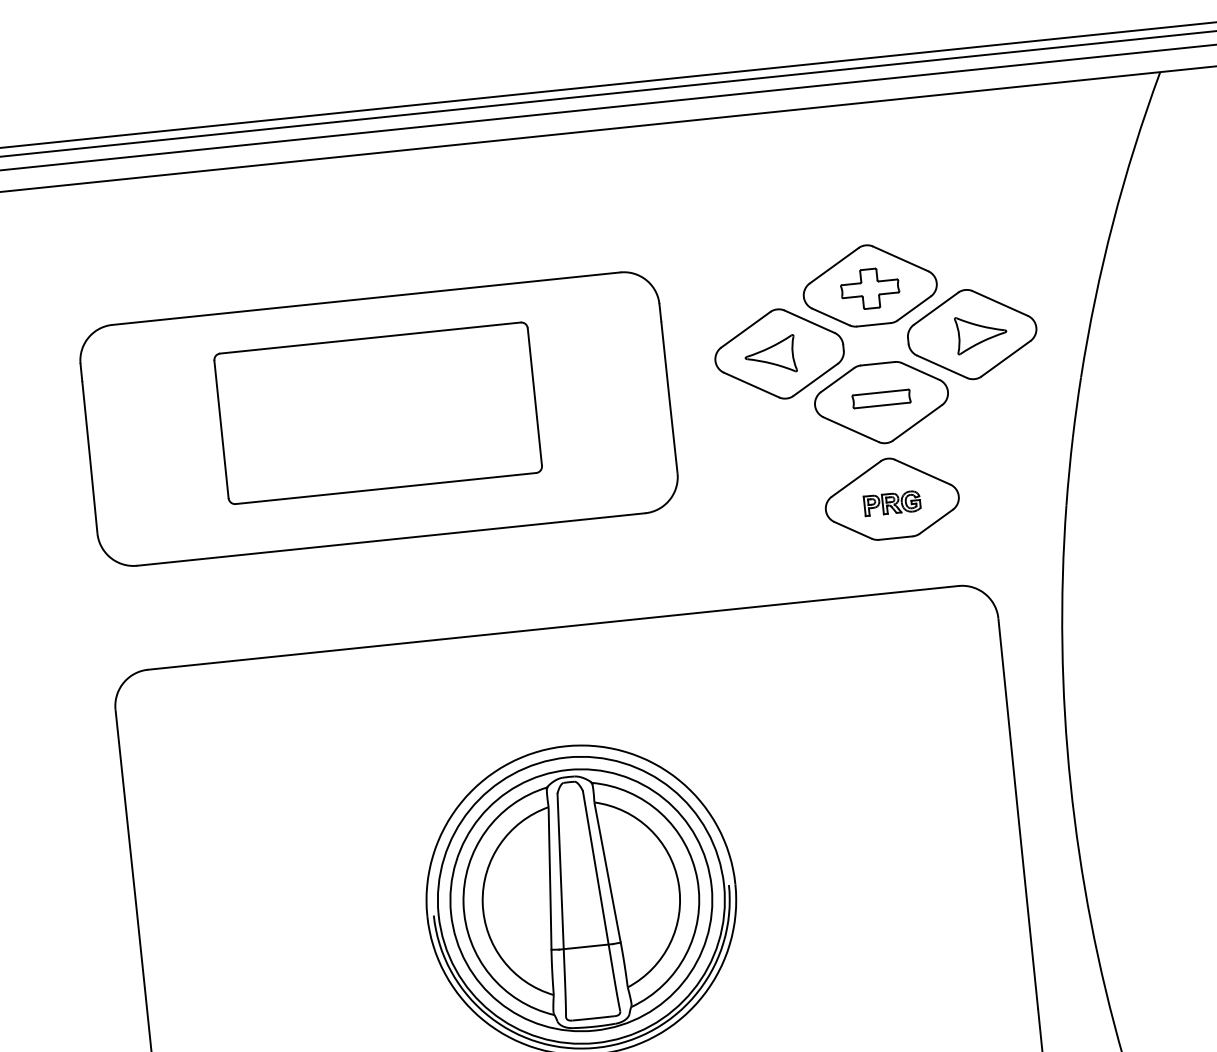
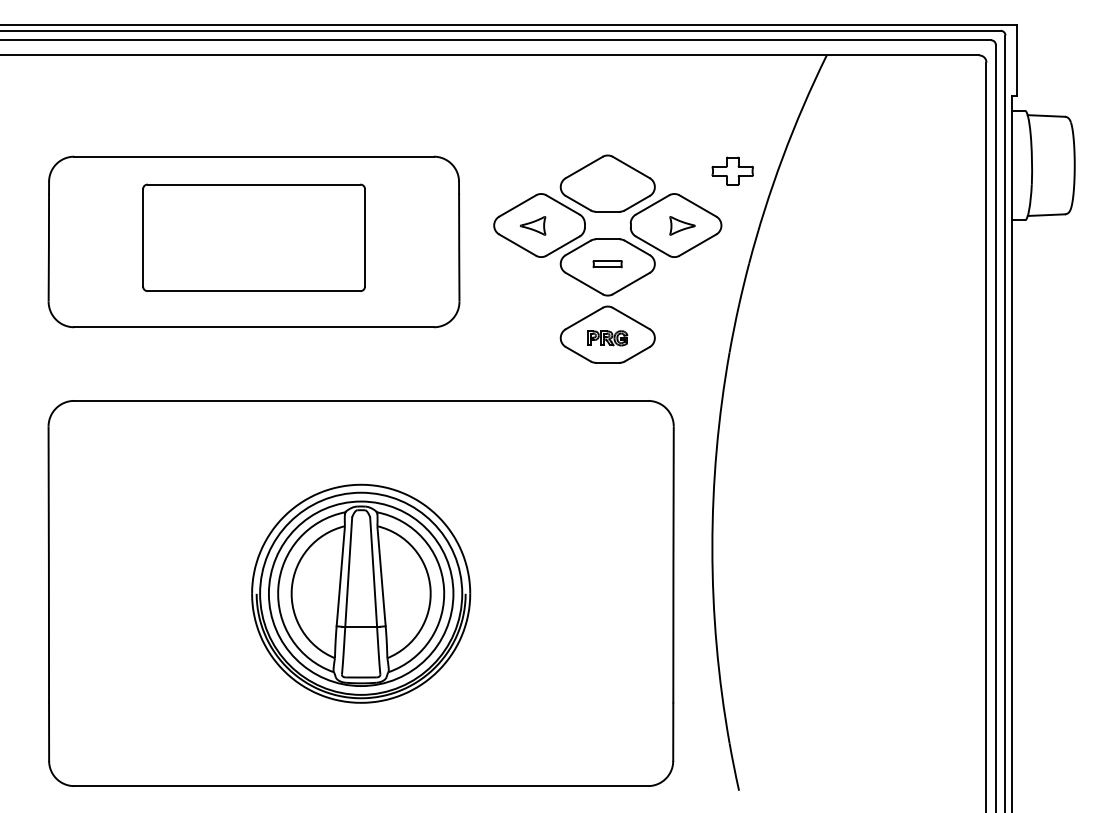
part: (869, 287) -> (732, 170), moved
part: (981, 333) -> (682, 225), size x0.7
part: (769, 355) -> (532, 225), size x0.7
part: (881, 397) -> (607, 263), size x0.7

